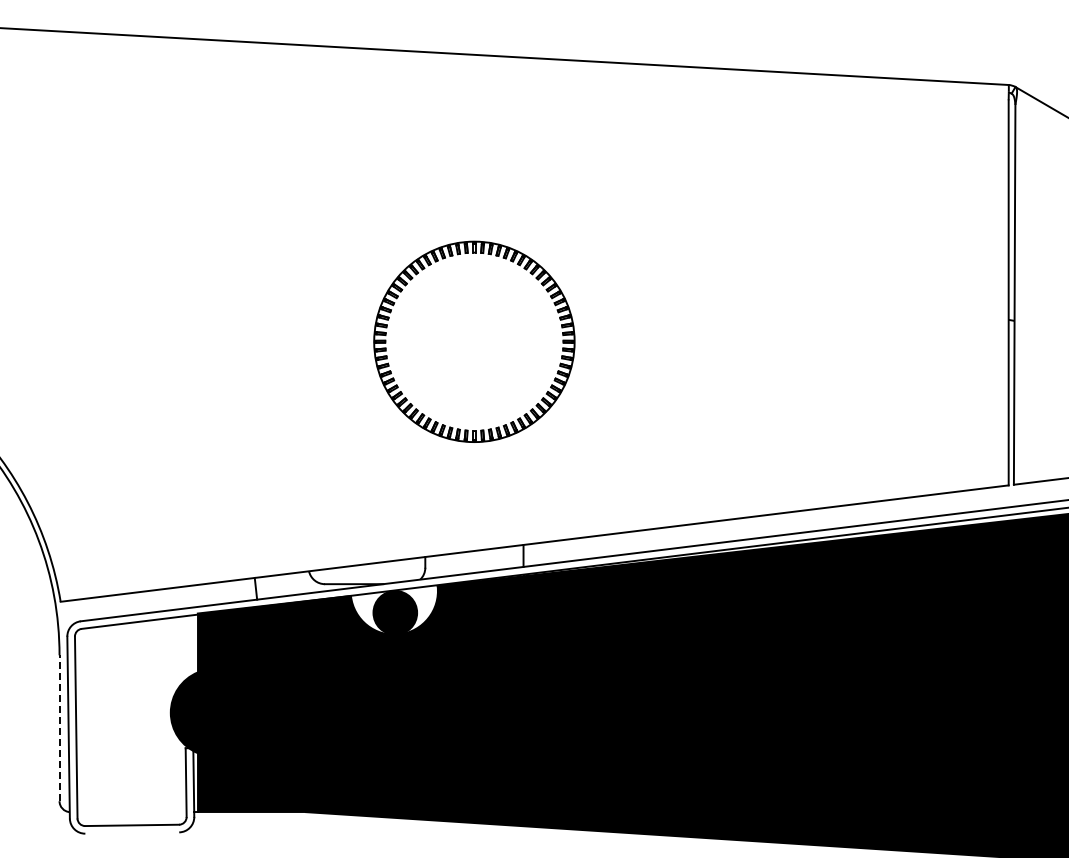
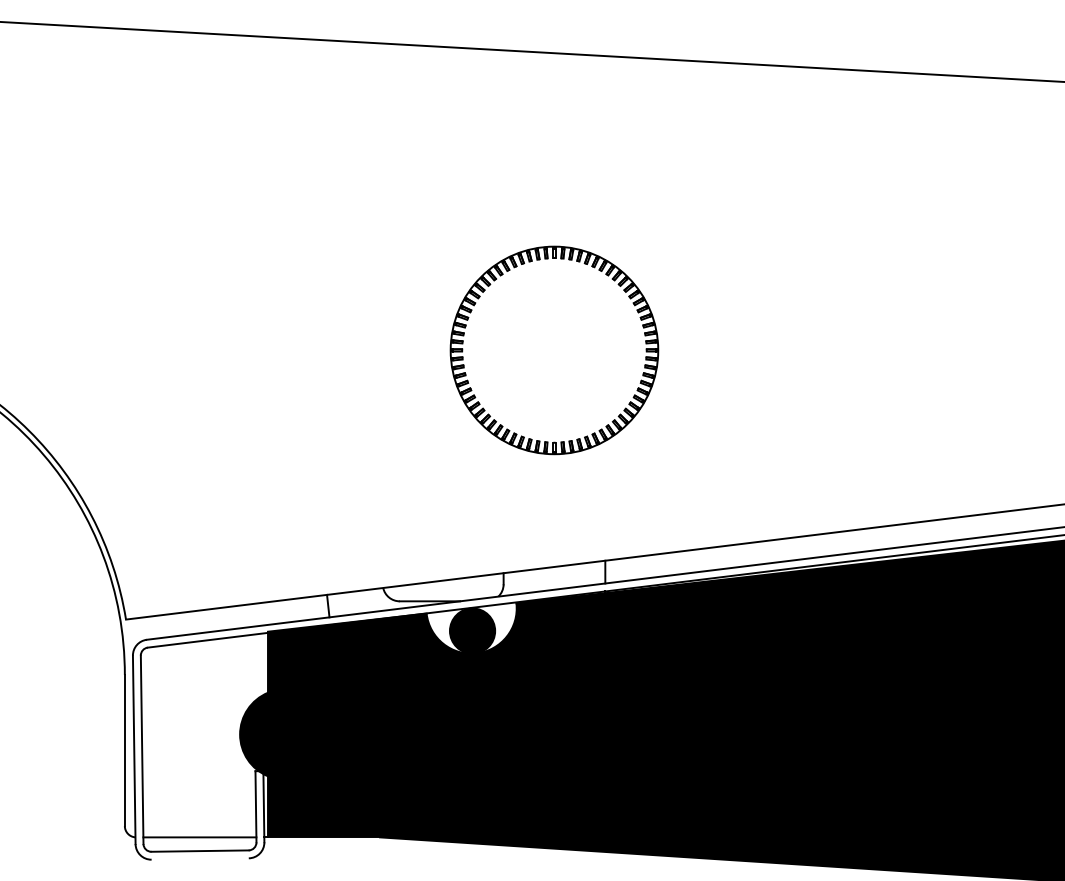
line: (59, 728) -> (124, 750), dashed -> solid
line: (131, 812) -> (199, 837), added

